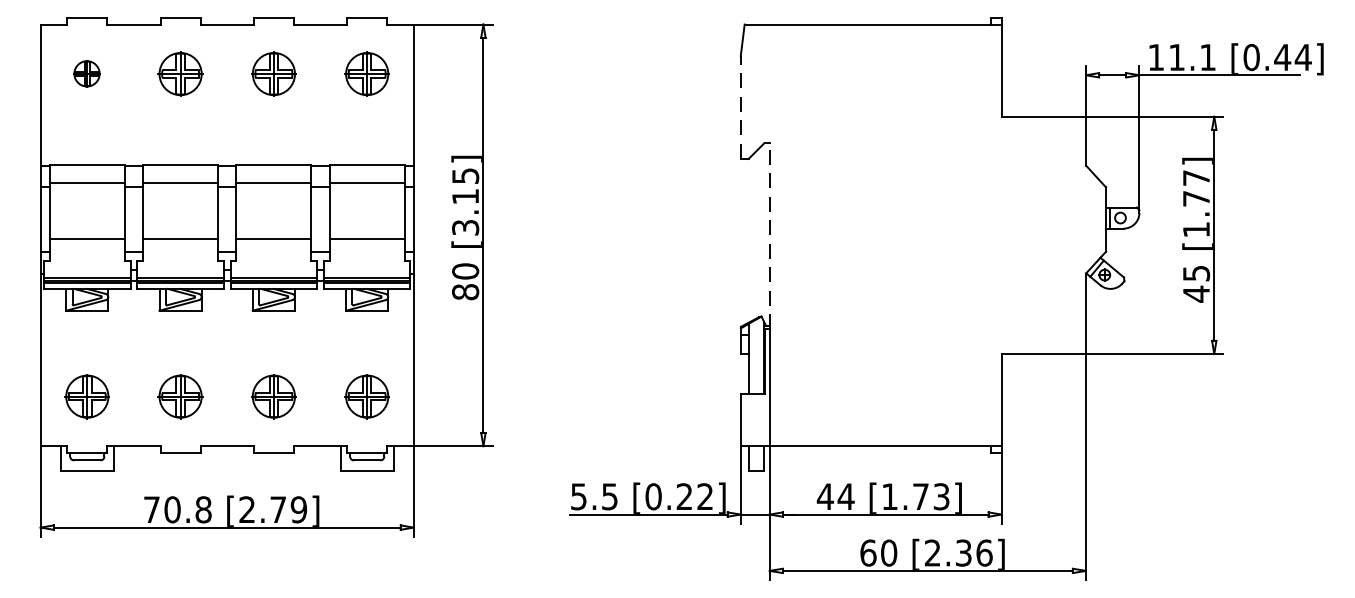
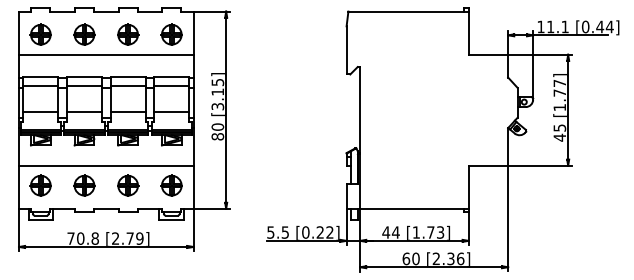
part: (86, 73) -> (40, 34), size x1.67
line: (740, 105) -> (346, 49), dashed -> solid
line: (227, 116) -> (106, 54), added
line: (770, 235) -> (360, 110), dashed -> solid
line: (227, 353) -> (106, 165), added

